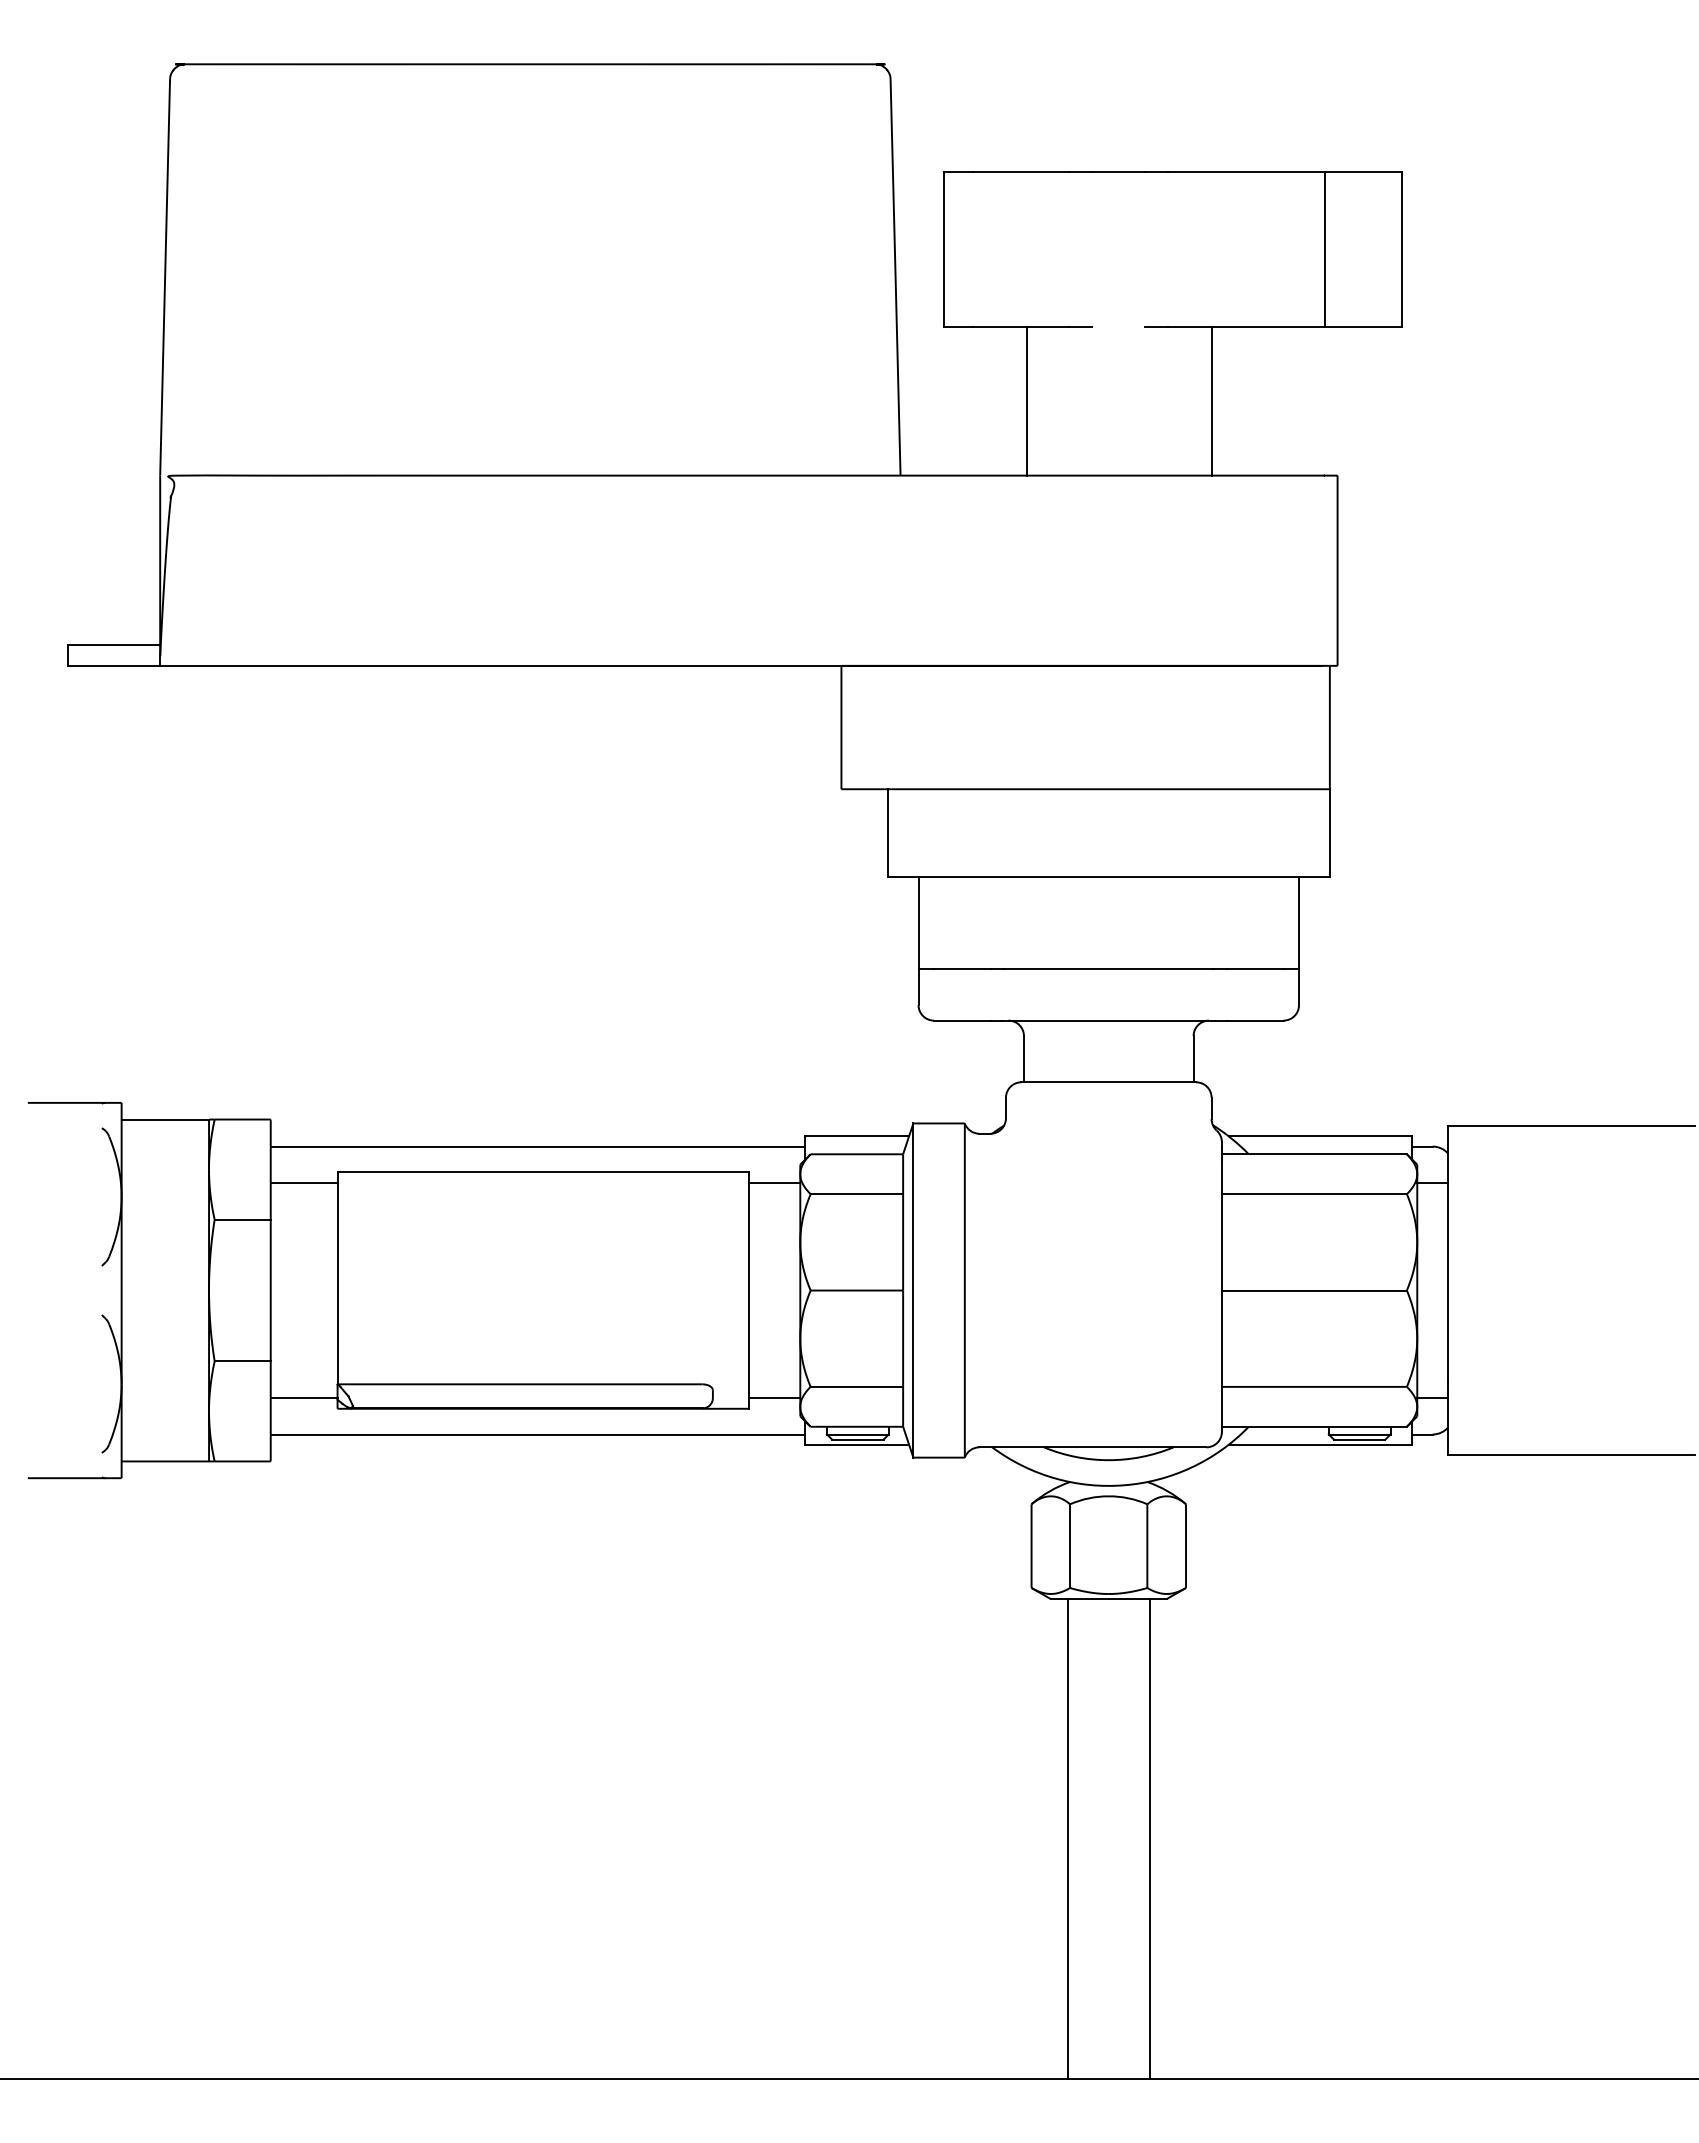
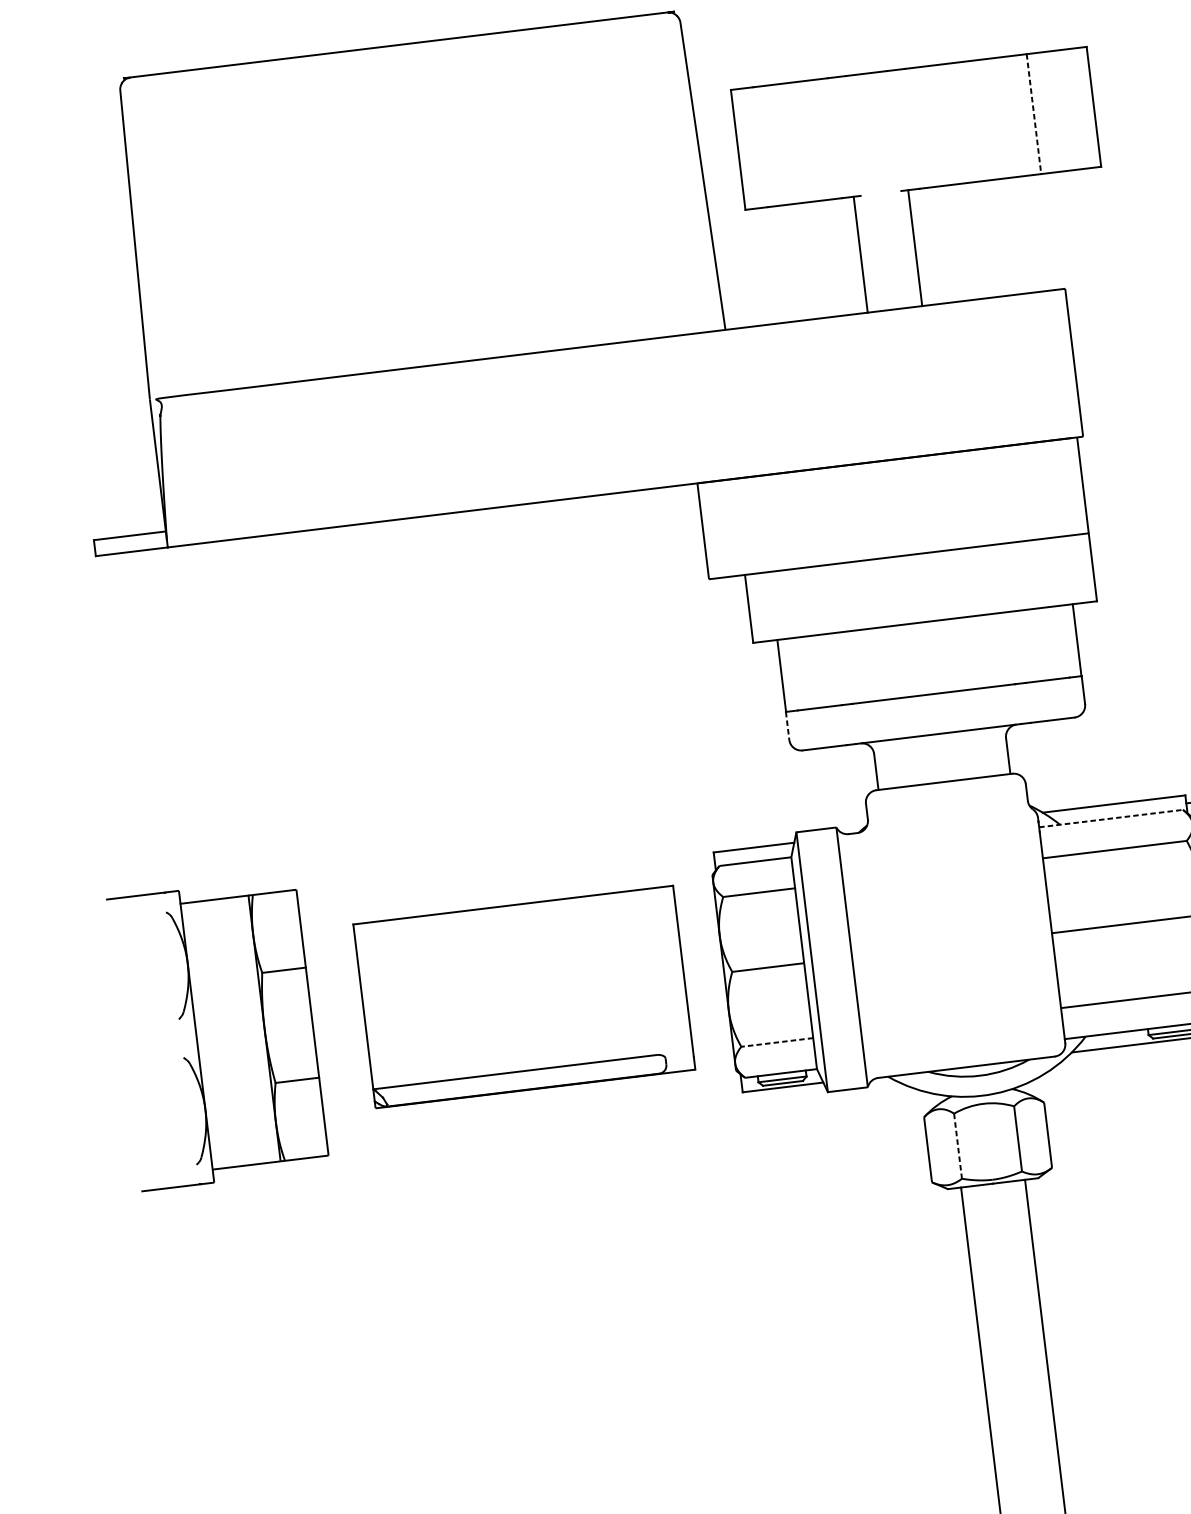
line: (1324, 249) -> (1033, 114), solid -> dashed
line: (1026, 400) -> (860, 254), moved
line: (1211, 400) -> (915, 247), moved
line: (918, 987) -> (787, 726), solid -> dashed
line: (537, 1146) -> (506, 885), removed
line: (1314, 1154) -> (1111, 818), solid -> dashed
line: (303, 1182) -> (327, 935), removed
line: (774, 1182) -> (694, 891), removed
line: (856, 1386) -> (776, 1042), solid -> dashed
line: (303, 1398) -> (348, 1103), removed
line: (774, 1398) -> (714, 1059), removed
line: (537, 1434) -> (533, 1109), removed
line: (1070, 1546) -> (958, 1146), solid -> dashed

